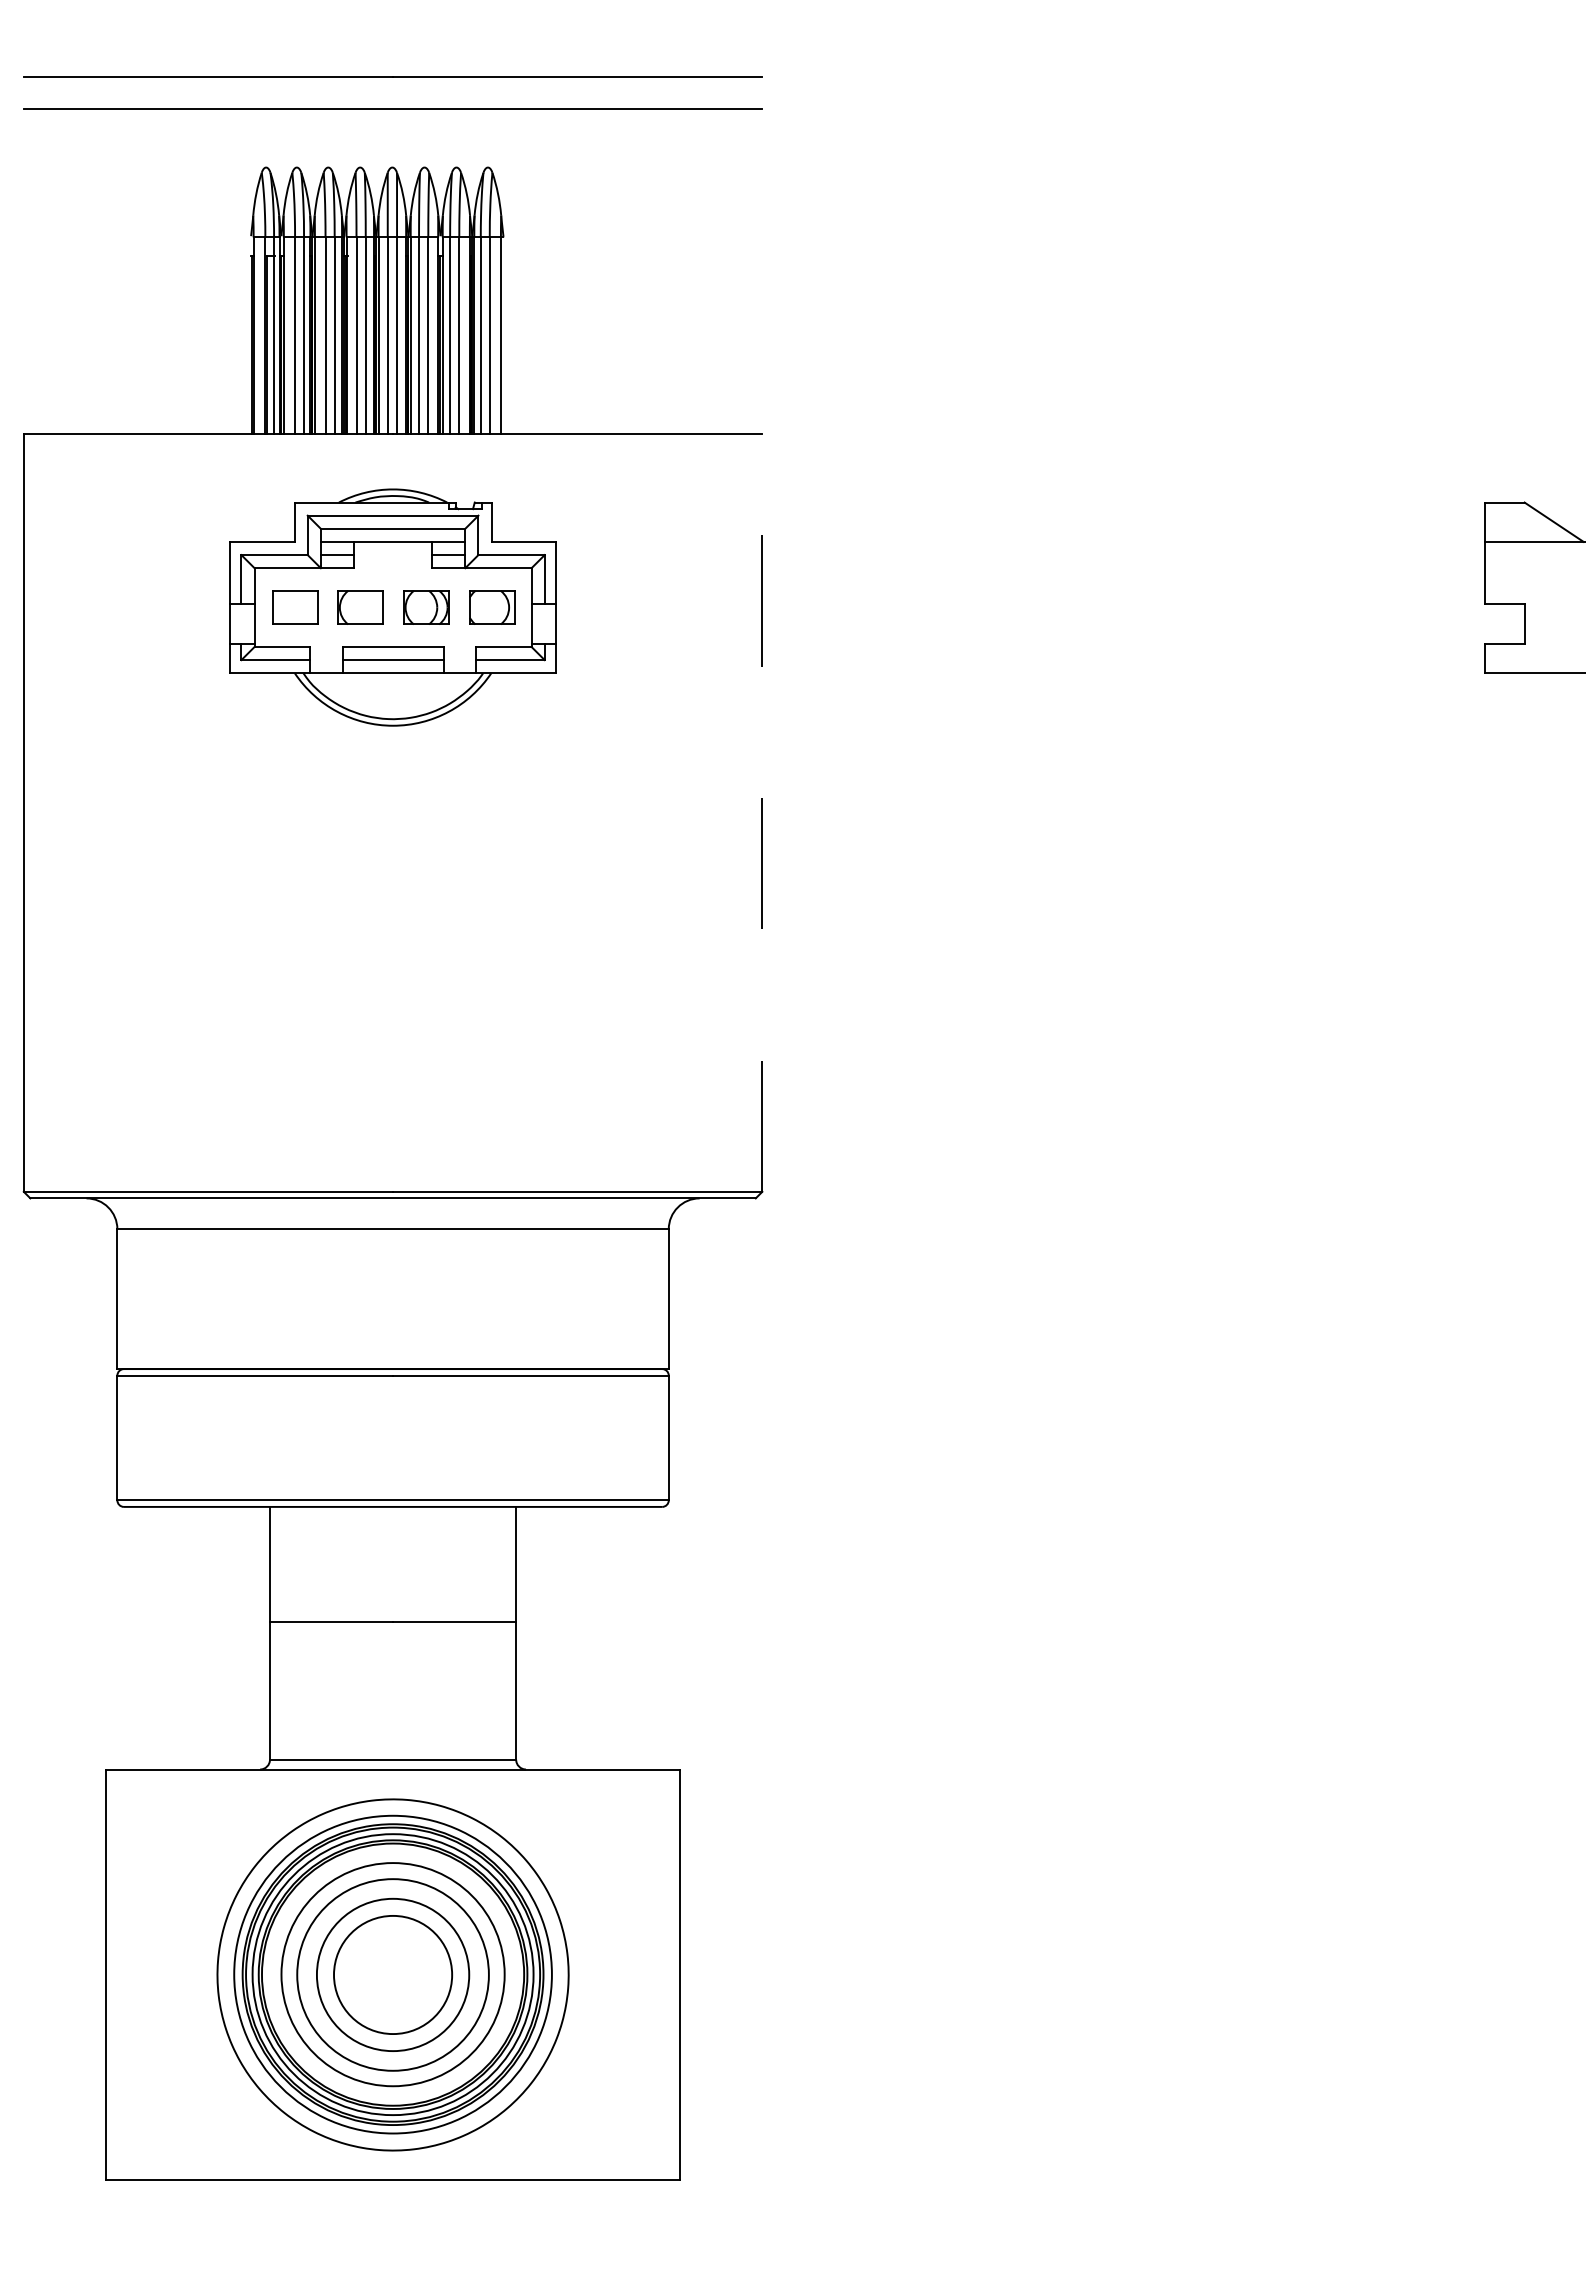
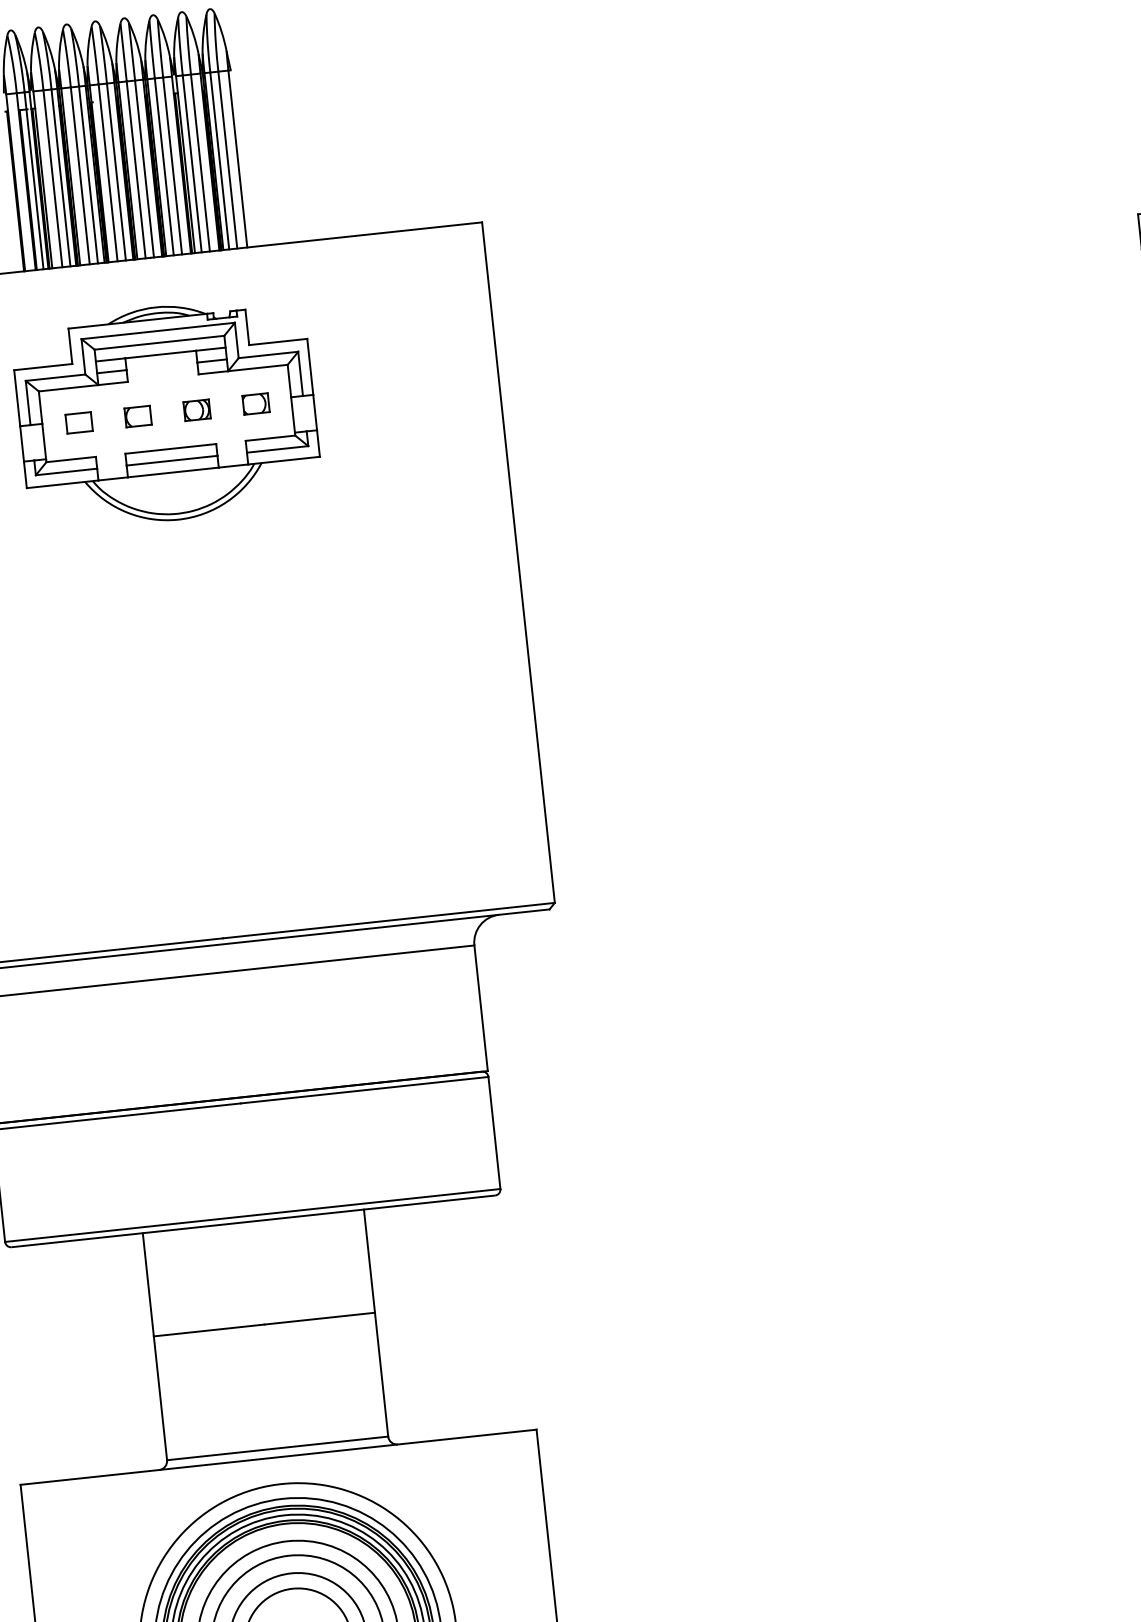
part: (294, 607) -> (78, 422), size x0.62
part: (360, 607) -> (137, 416), size x0.62
part: (426, 607) -> (197, 410), size x0.62
part: (491, 607) -> (255, 403), size x0.62
line: (762, 813) -> (518, 563), dashed -> solid

